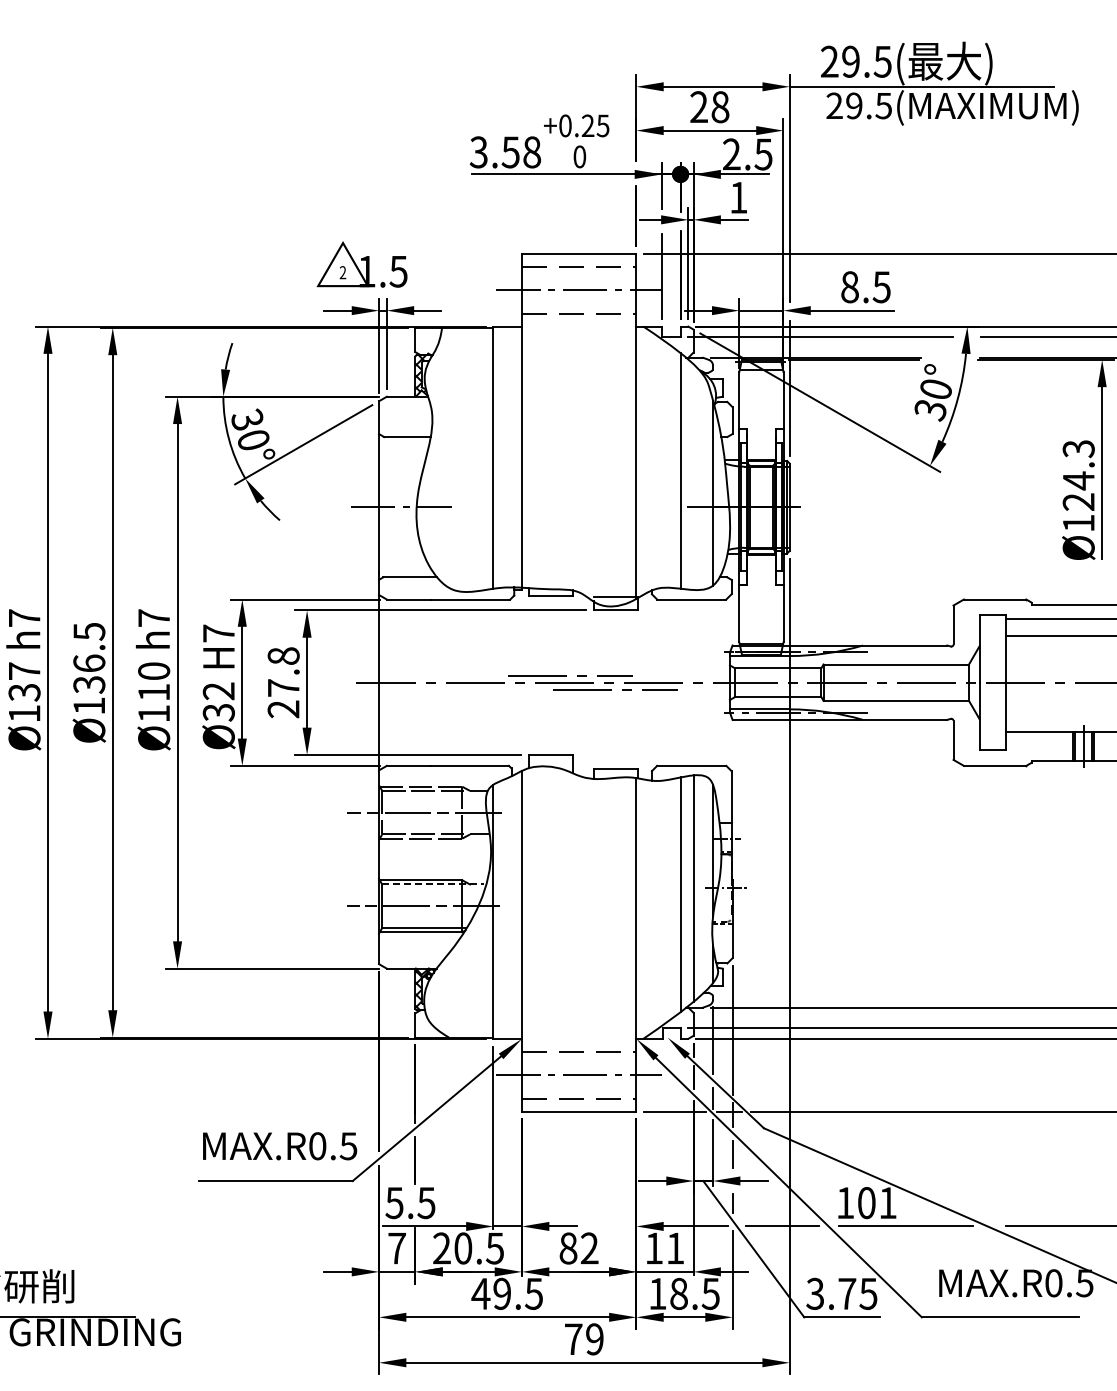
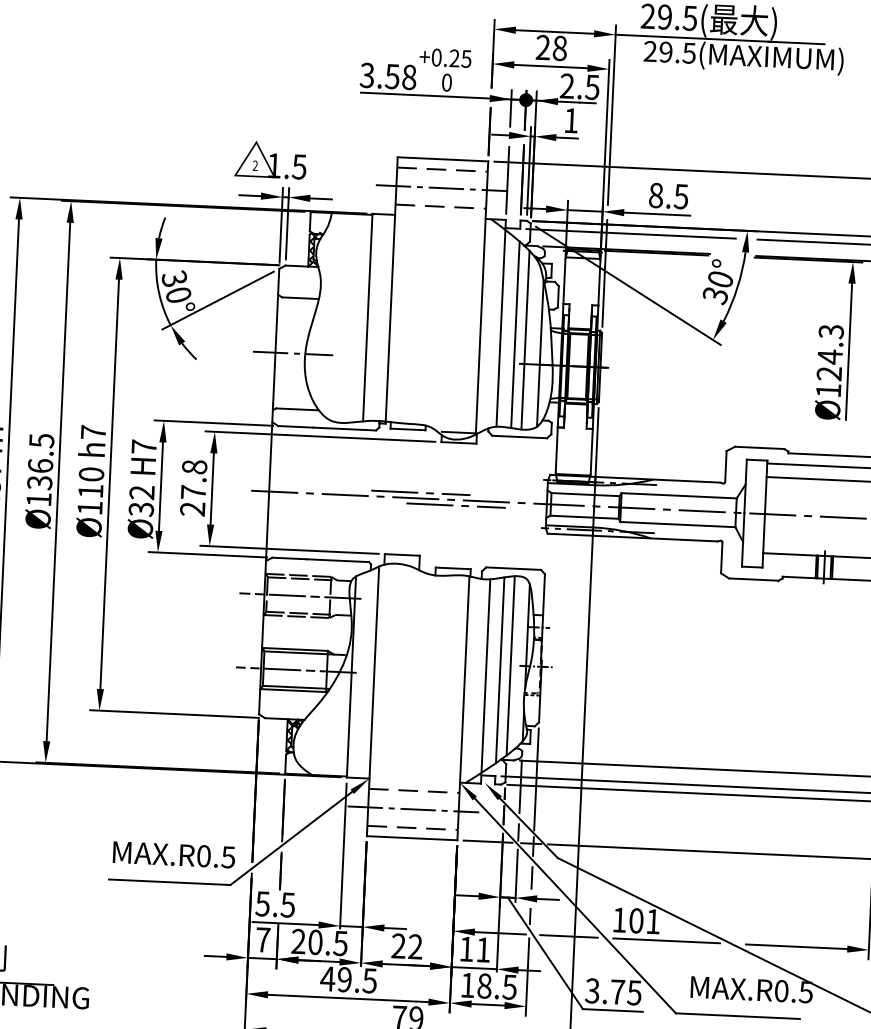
line: (661, 463) -> (500, 328), added
line: (693, 477) -> (525, 340), added
line: (432, 884) -> (304, 653), dashed -> solid
line: (662, 902) -> (485, 675), added
text: (568, 1248) -> (398, 946), 82 -> 22

